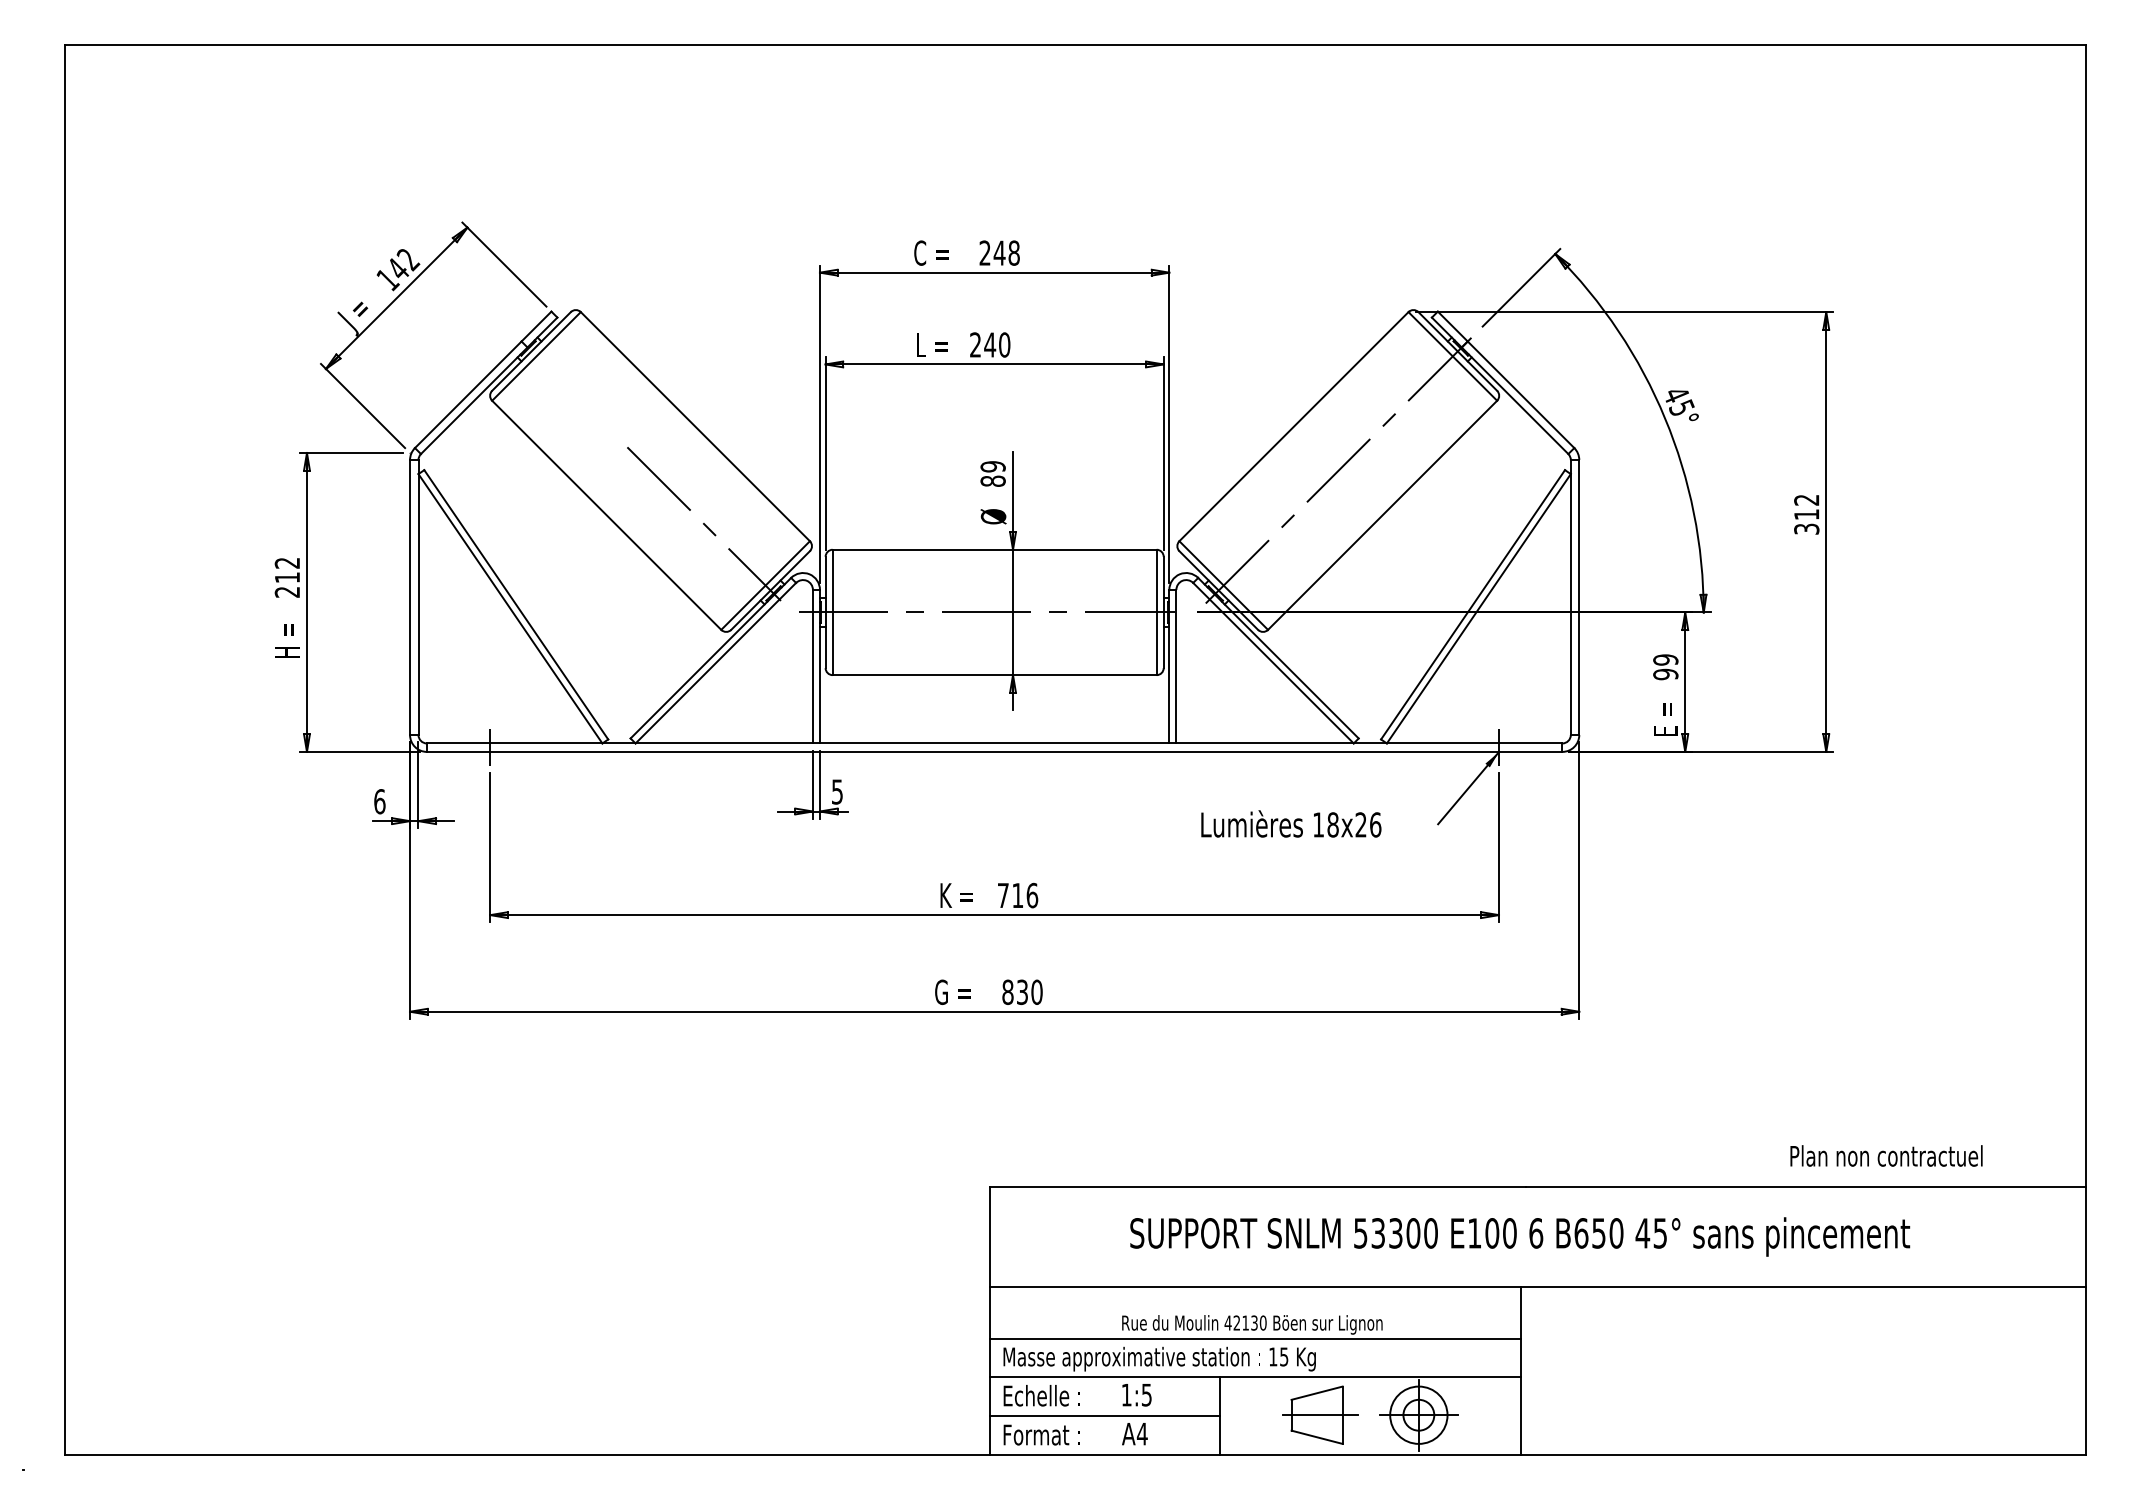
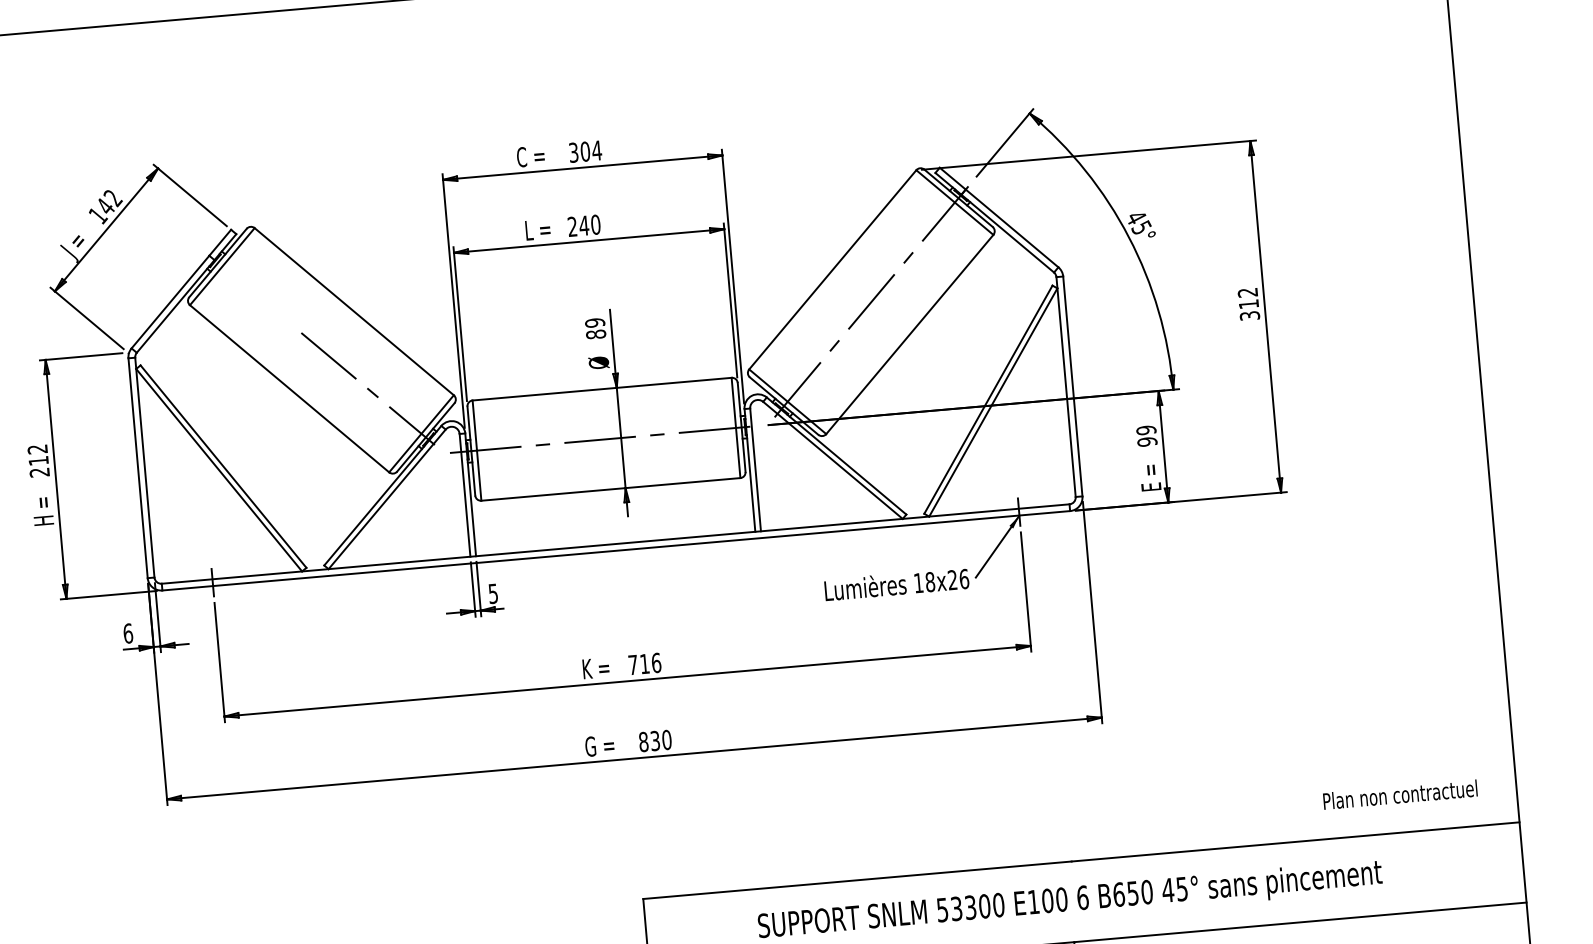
text: (999, 252) -> (585, 151), 248 -> 304
text: (1291, 823) -> (896, 583), moved
text: (1886, 1155) -> (1400, 794), moved

